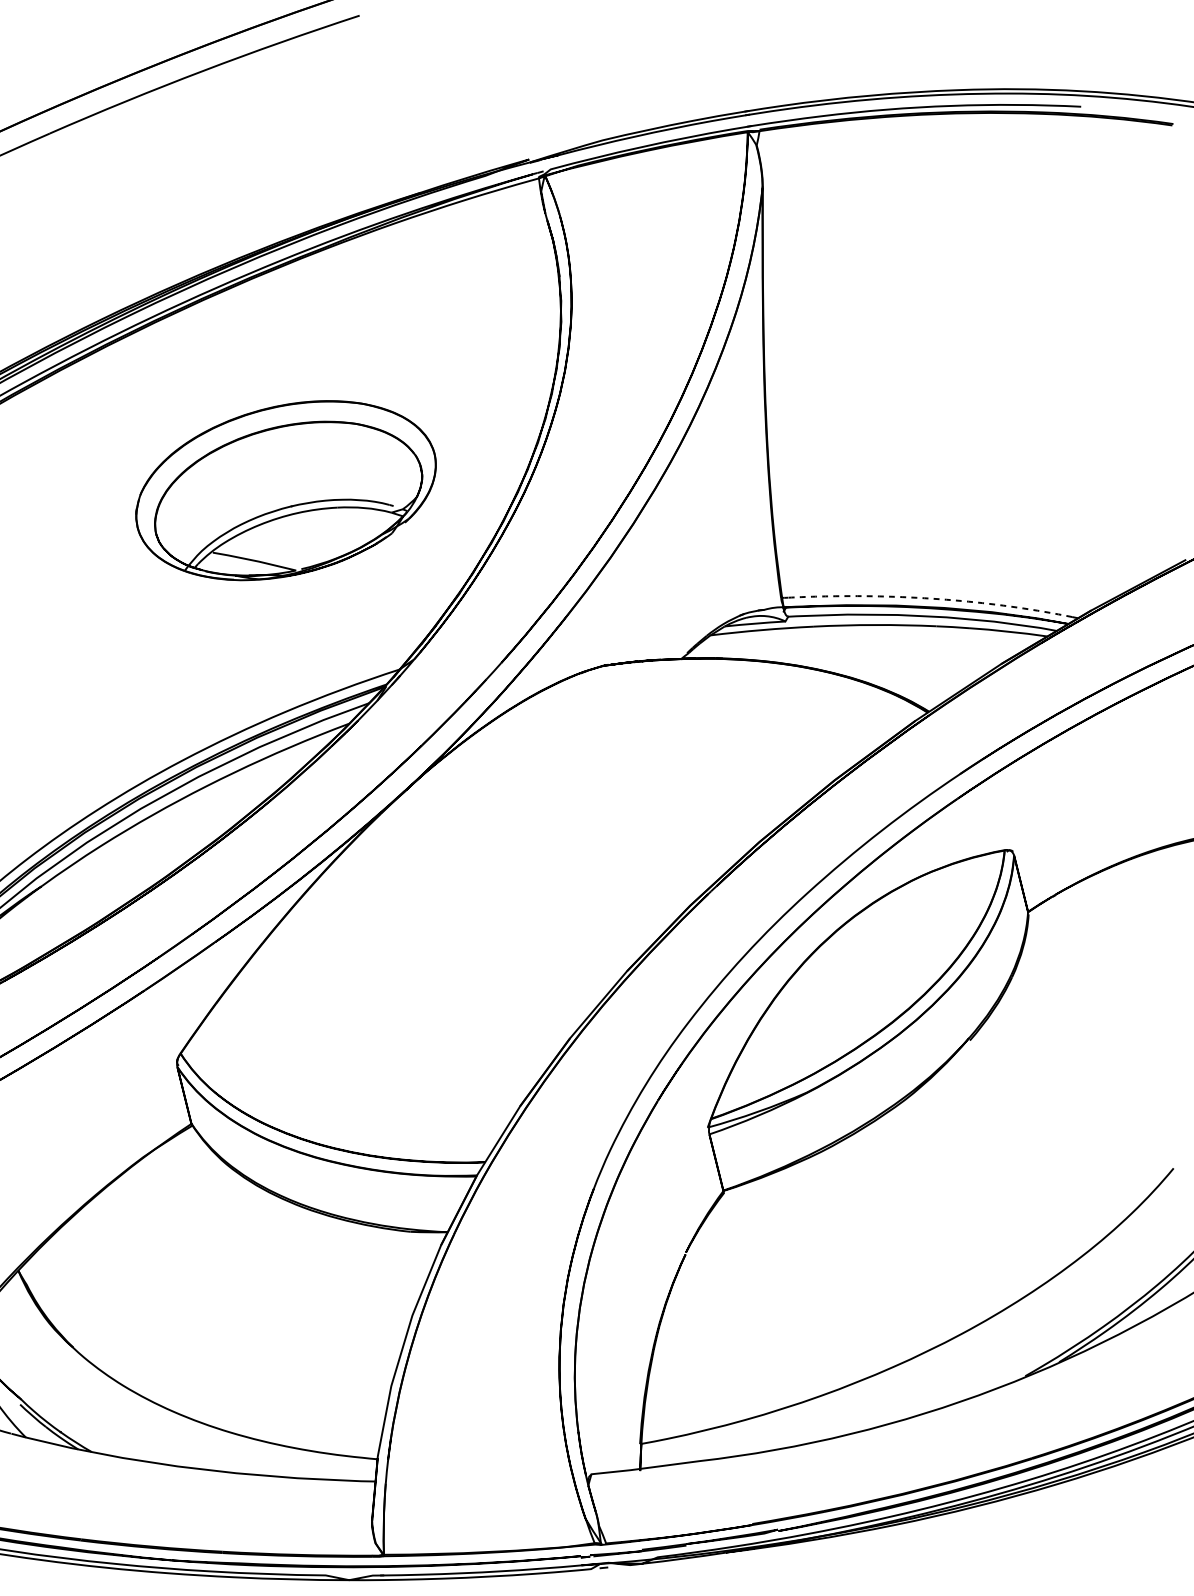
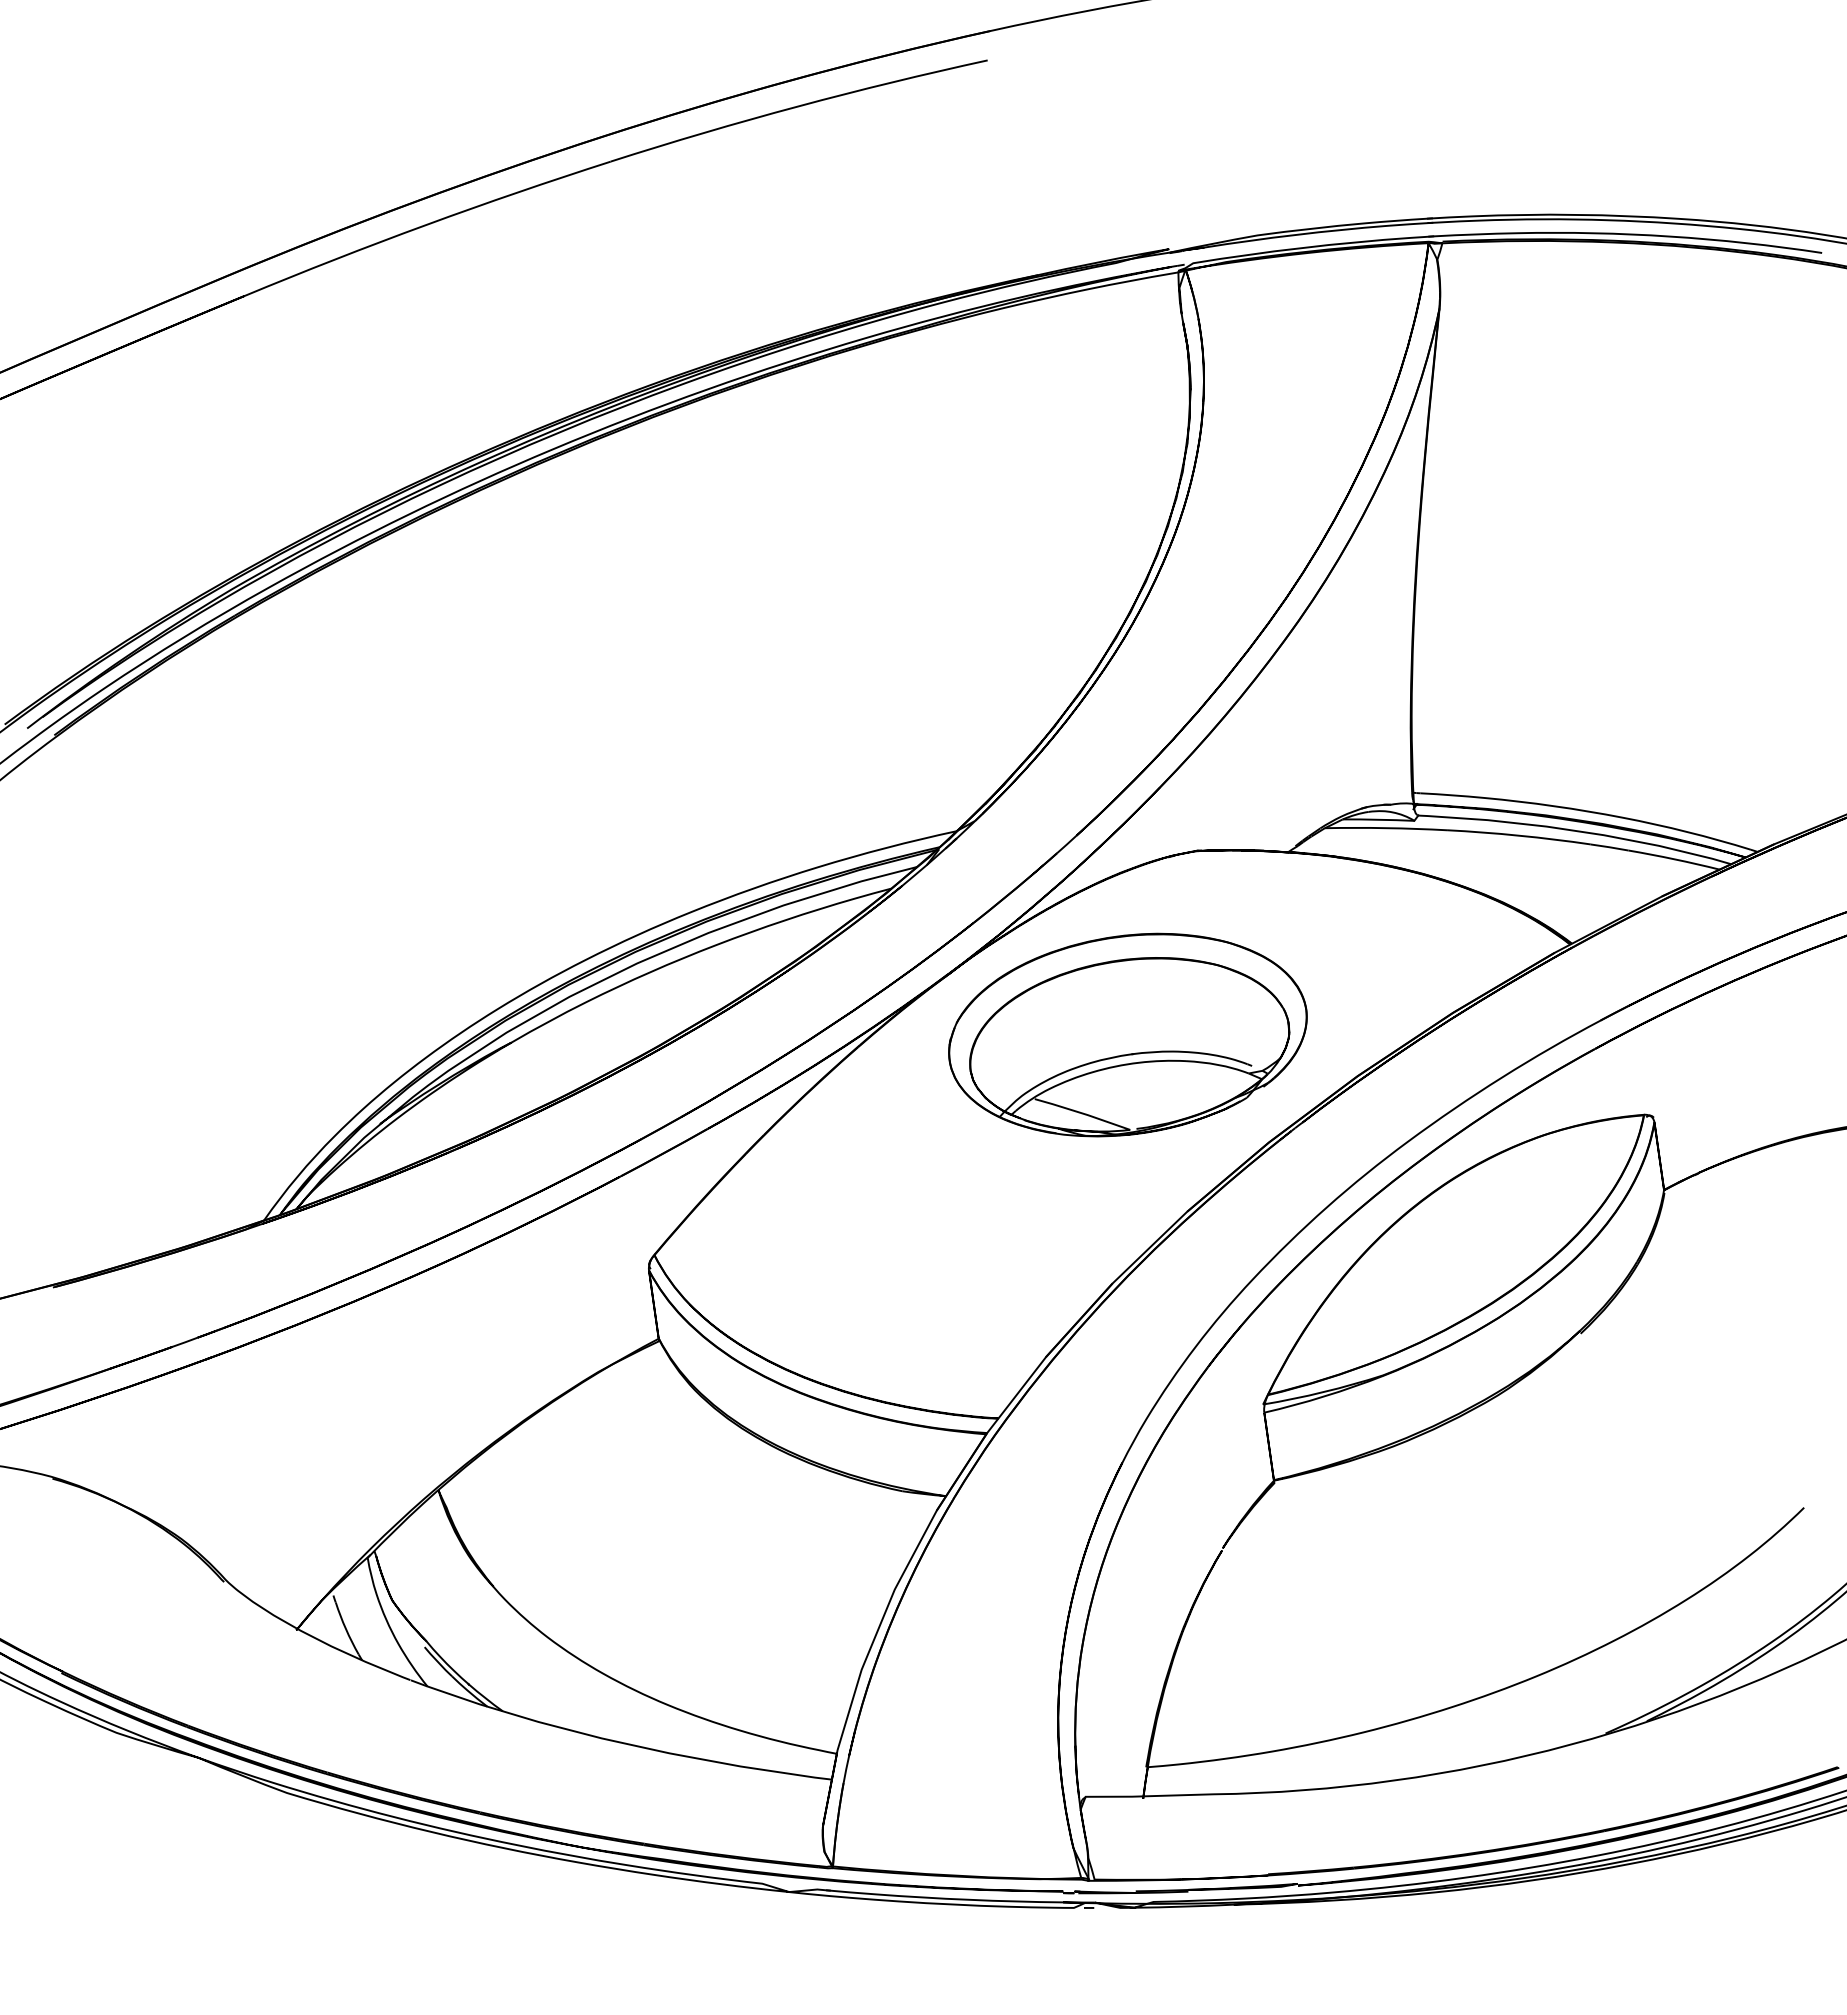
part: (285, 490) -> (1127, 1034), moved
line: (928, 598) -> (1584, 810), dashed -> solid

